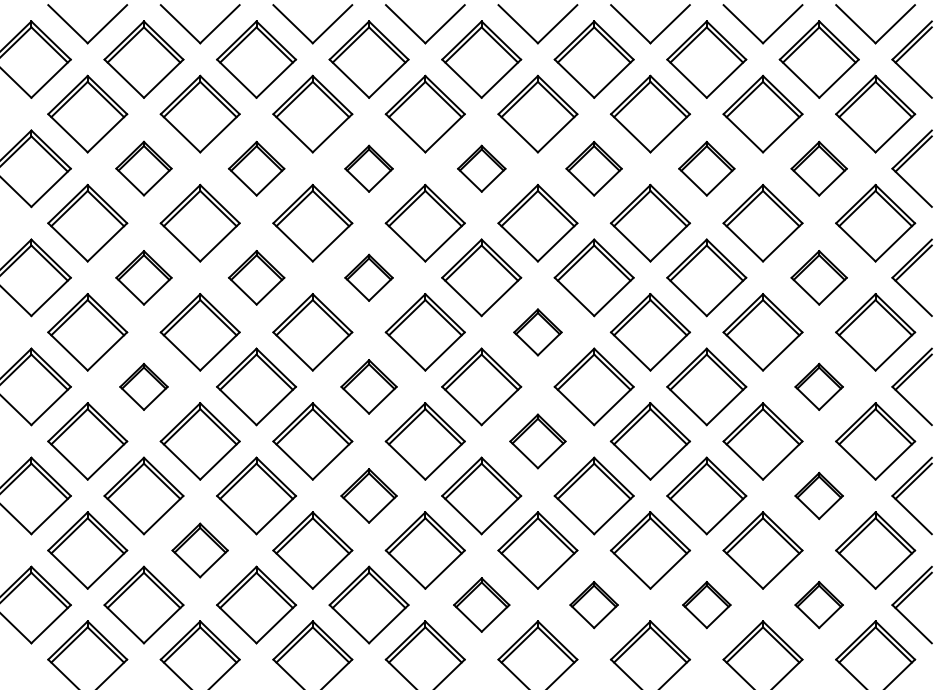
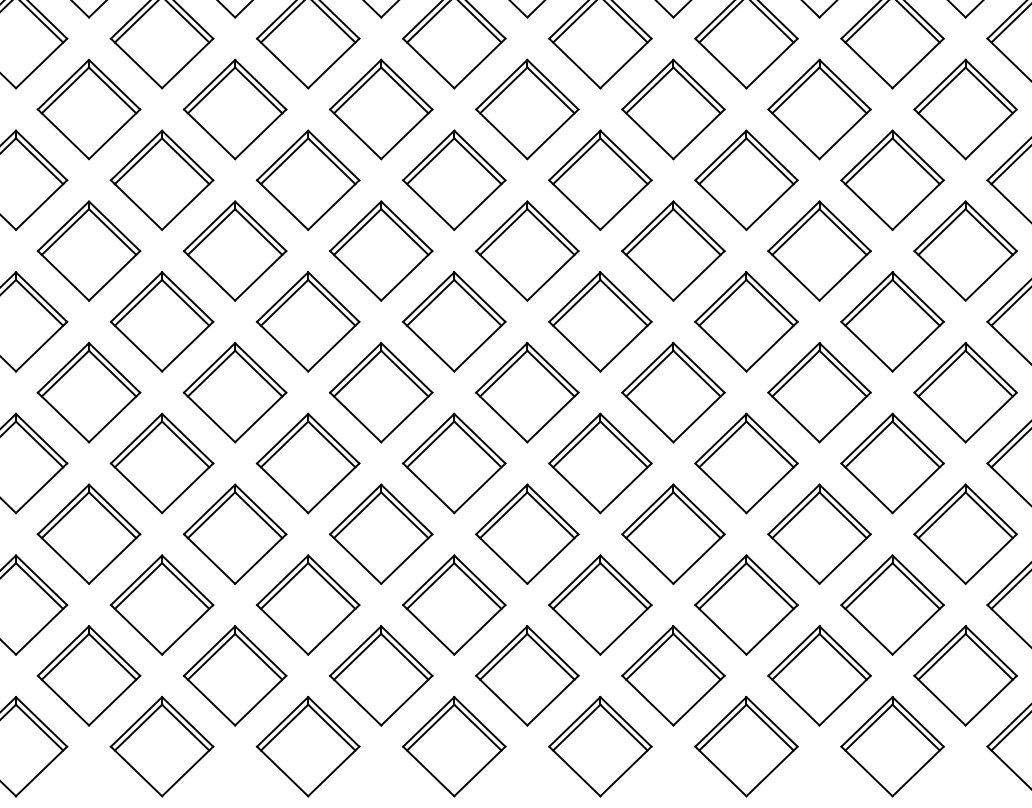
part: (143, 168) -> (88, 109), size x1.43
part: (256, 168) -> (235, 109), size x1.43
part: (368, 168) -> (380, 109), size x1.67
part: (481, 168) -> (527, 109), size x1.67
part: (593, 168) -> (672, 109), size x1.43
part: (706, 168) -> (819, 109), size x1.43
part: (818, 168) -> (964, 109), size x1.43
part: (143, 277) -> (88, 250), size x1.43
part: (256, 277) -> (235, 250), size x1.43
part: (368, 277) -> (380, 250), size x1.67
part: (818, 277) -> (964, 250), size x1.43
part: (537, 332) -> (599, 322), size x1.67
part: (143, 386) -> (88, 392), size x1.67
part: (368, 386) -> (380, 392), size x1.43
part: (818, 386) -> (964, 392), size x1.67
part: (537, 441) -> (599, 463), size x1.43
part: (368, 495) -> (380, 533), size x1.43
part: (818, 495) -> (964, 533), size x1.67
part: (199, 550) -> (161, 605), size x1.43
part: (481, 604) -> (527, 675), size x1.43
part: (593, 604) -> (672, 675), size x1.67
part: (706, 604) -> (819, 675), size x1.67
part: (818, 604) -> (964, 675), size x1.67

